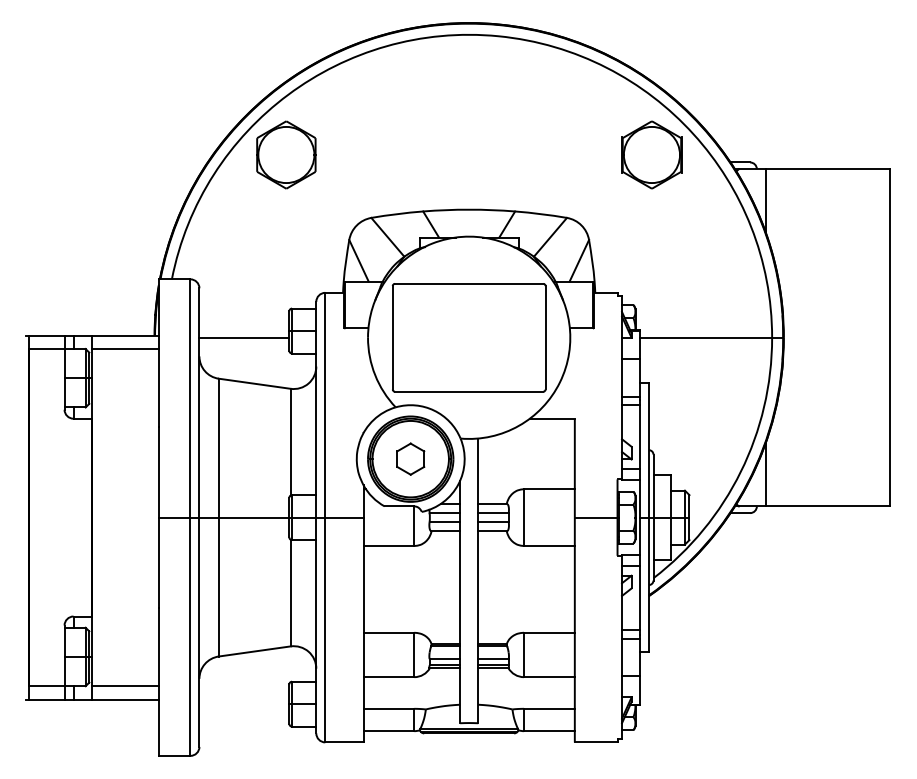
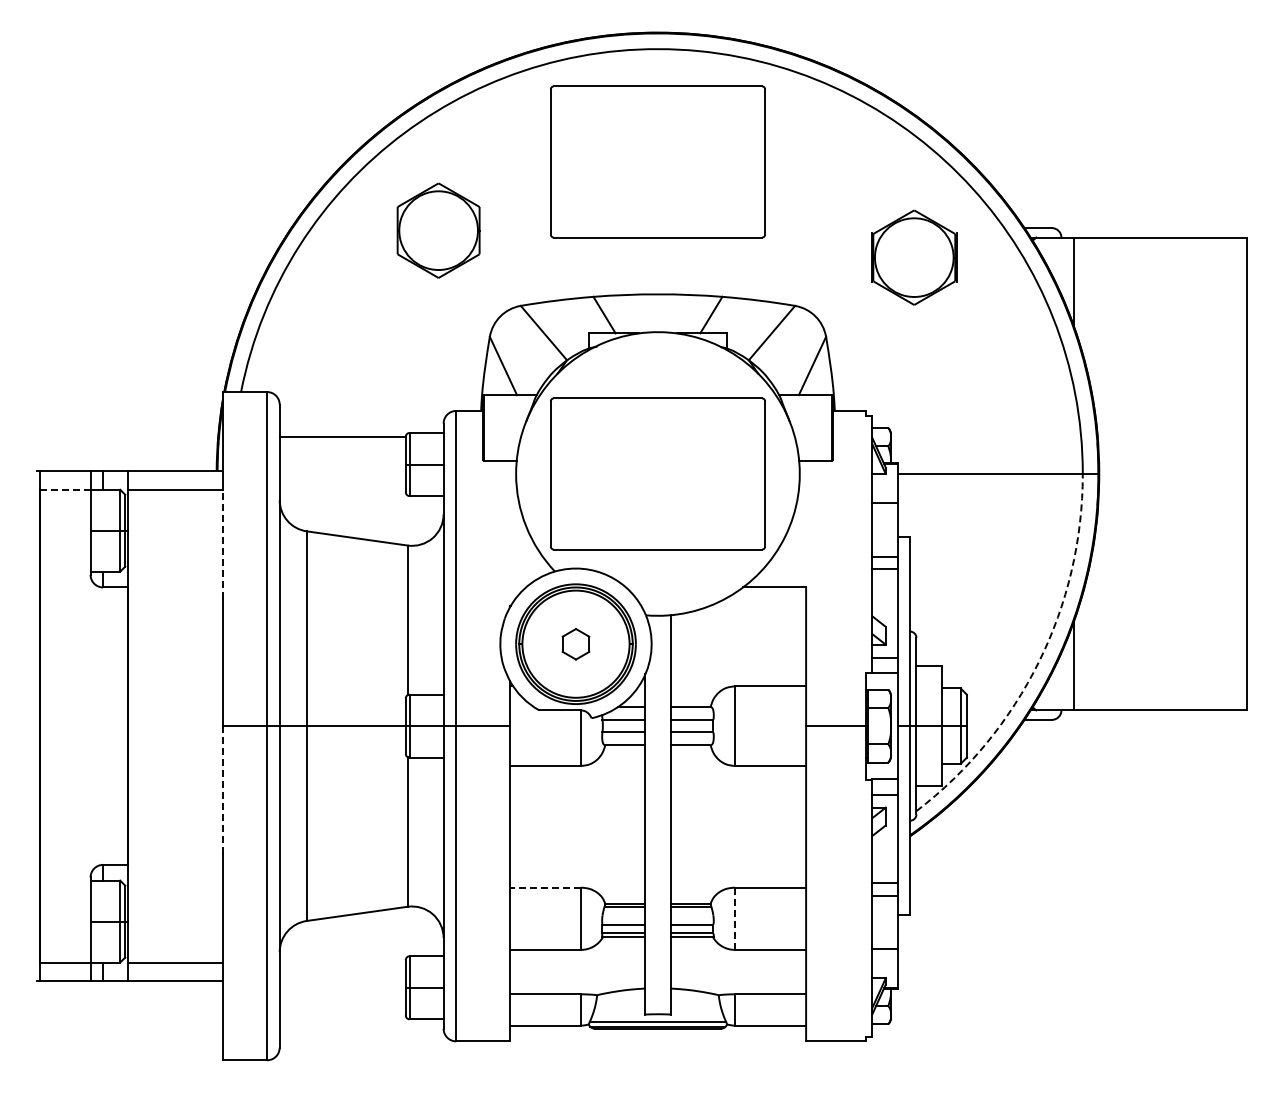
part: (468, 114) -> (657, 161), added
part: (286, 154) -> (438, 230), moved
part: (652, 154) -> (914, 257), moved
line: (244, 338) -> (342, 437), moved
line: (46, 348) -> (65, 489), solid -> dashed
line: (158, 388) -> (222, 544), solid -> dashed
part: (410, 459) -> (575, 644), size x0.7
arc: (740, 471) -> (1038, 661), solid -> dashed
line: (158, 562) -> (222, 789), solid -> dashed
line: (388, 632) -> (545, 887), solid -> dashed
line: (523, 654) -> (734, 918), solid -> dashed

